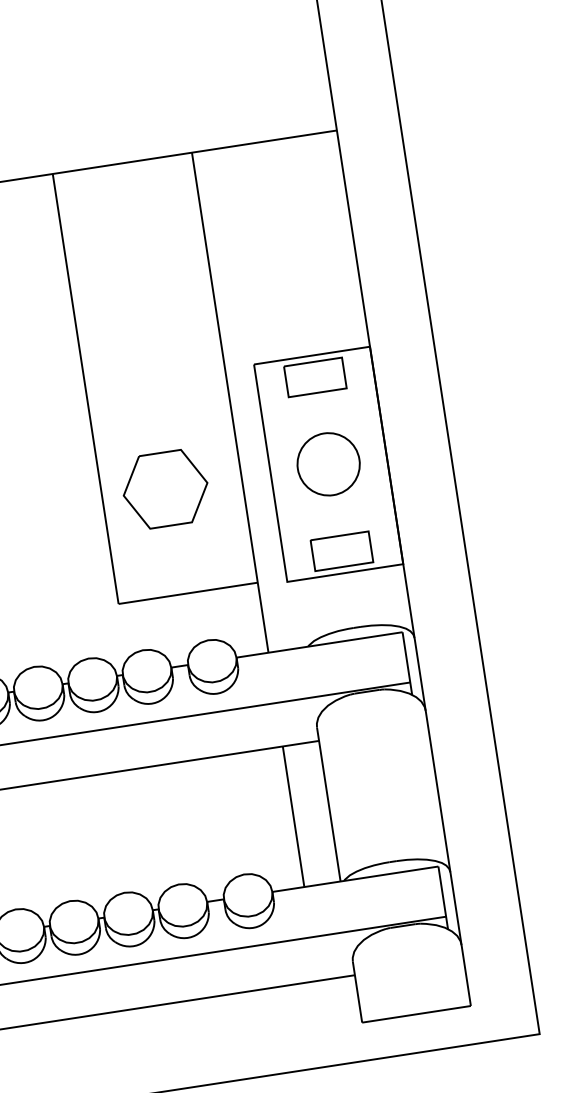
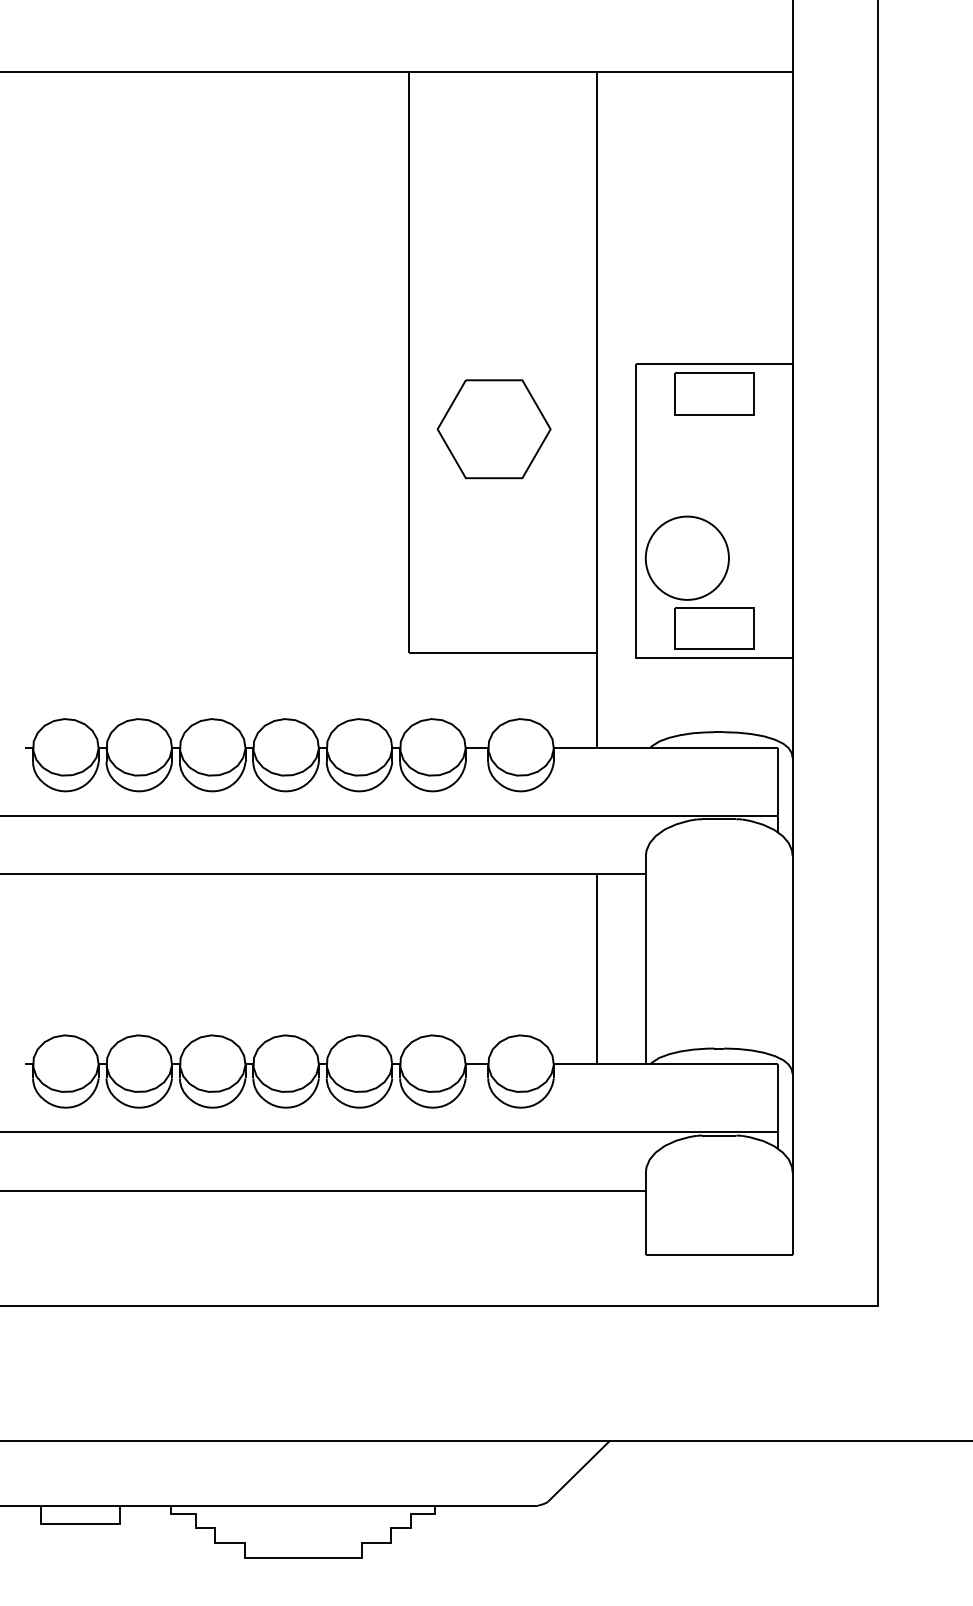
part: (327, 463) -> (686, 557), moved
part: (165, 489) -> (493, 429), moved

